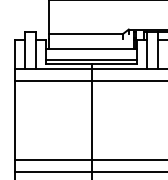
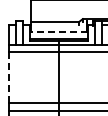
line: (90, 48) -> (58, 31), solid -> dashed
line: (14, 120) -> (9, 77), solid -> dashed

